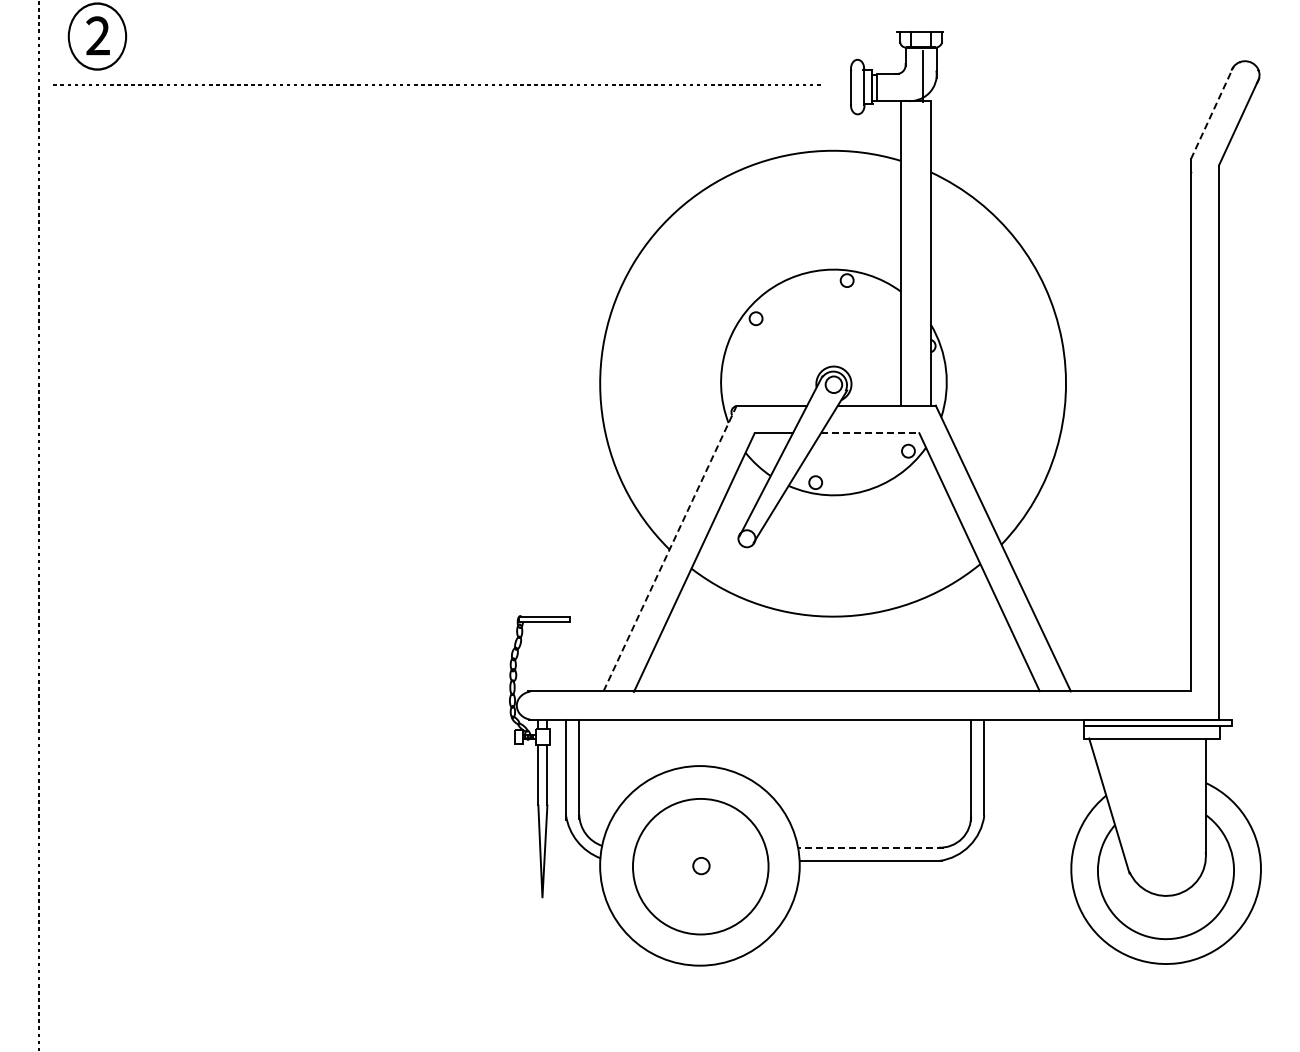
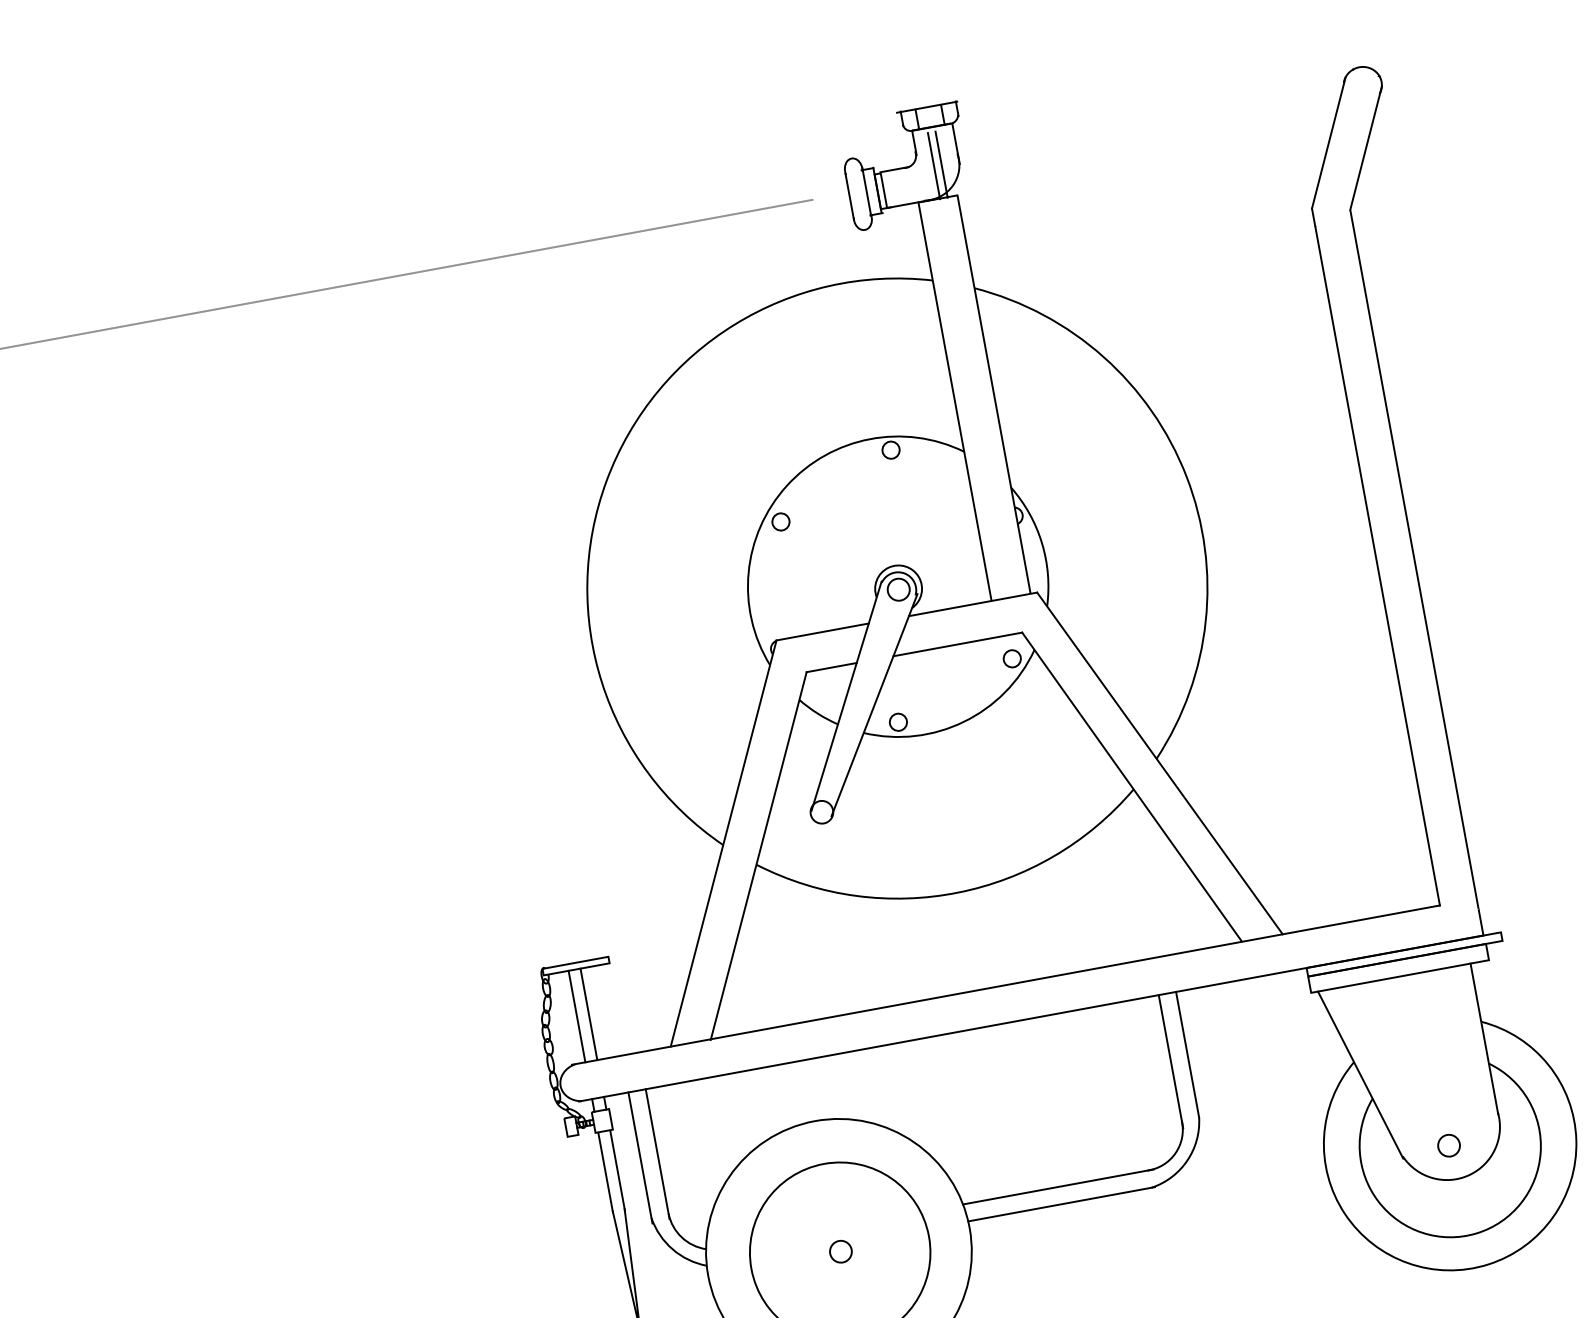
line: (917, 76) -> (934, 166), added
line: (1212, 112) -> (1328, 142), dashed -> solid
line: (870, 433) -> (958, 644), dashed -> solid
line: (670, 548) -> (724, 843), dashed -> solid
line: (538, 656) -> (577, 1016), added
line: (547, 656) -> (589, 1014), added
line: (870, 847) -> (1057, 1186), dashed -> solid
circle: (1165, 870) -> (1449, 1146), added

